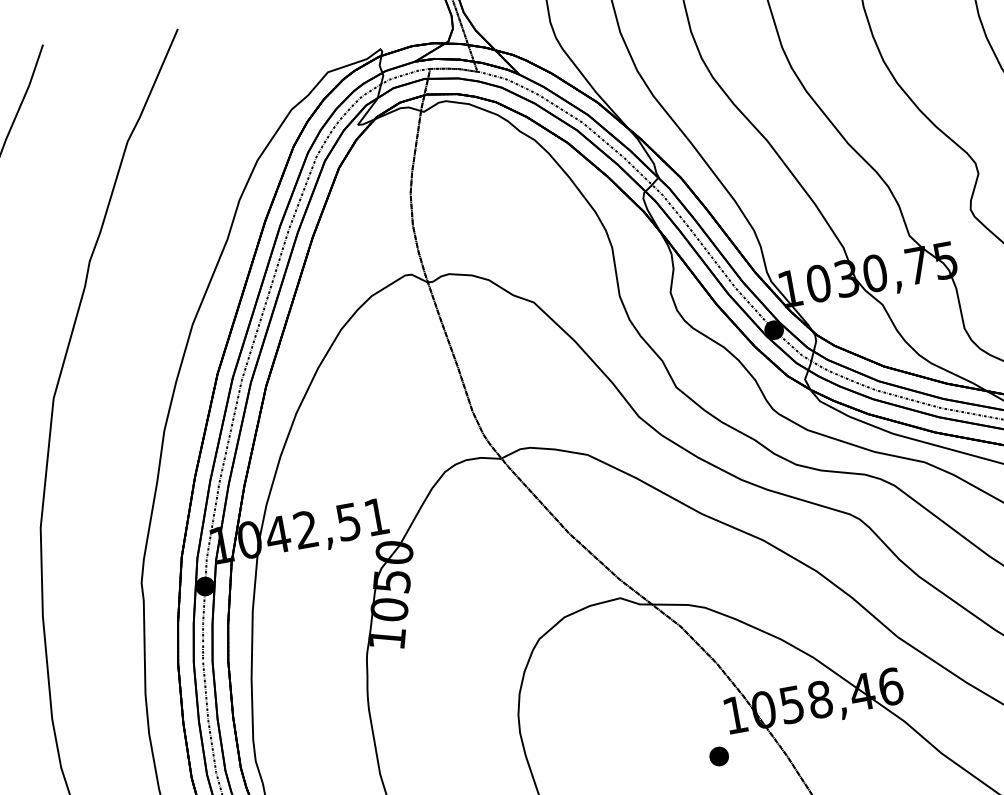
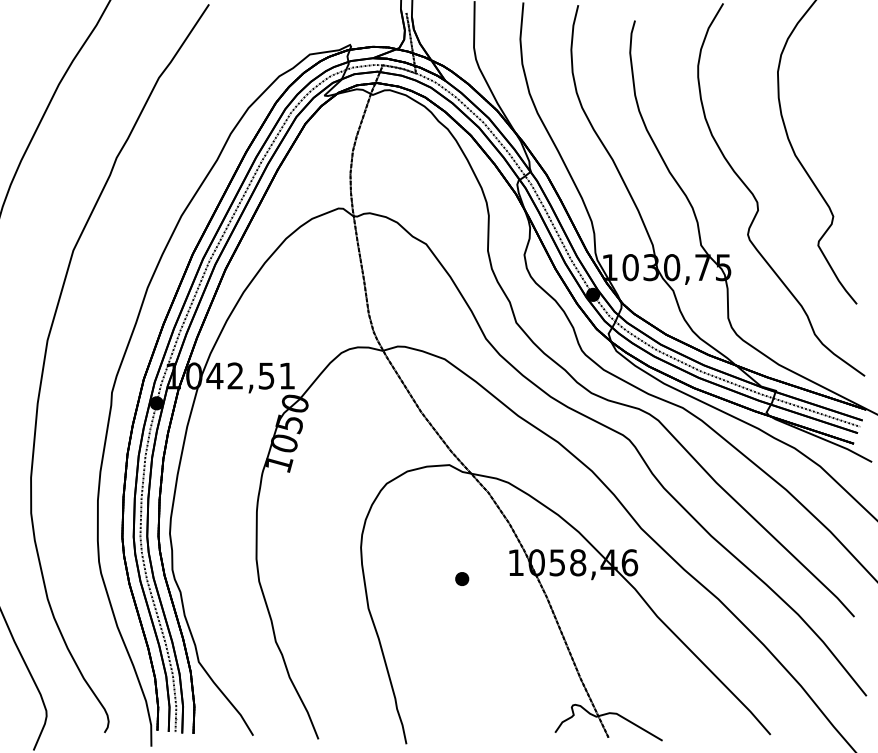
part: (719, 755) -> (462, 578), moved

